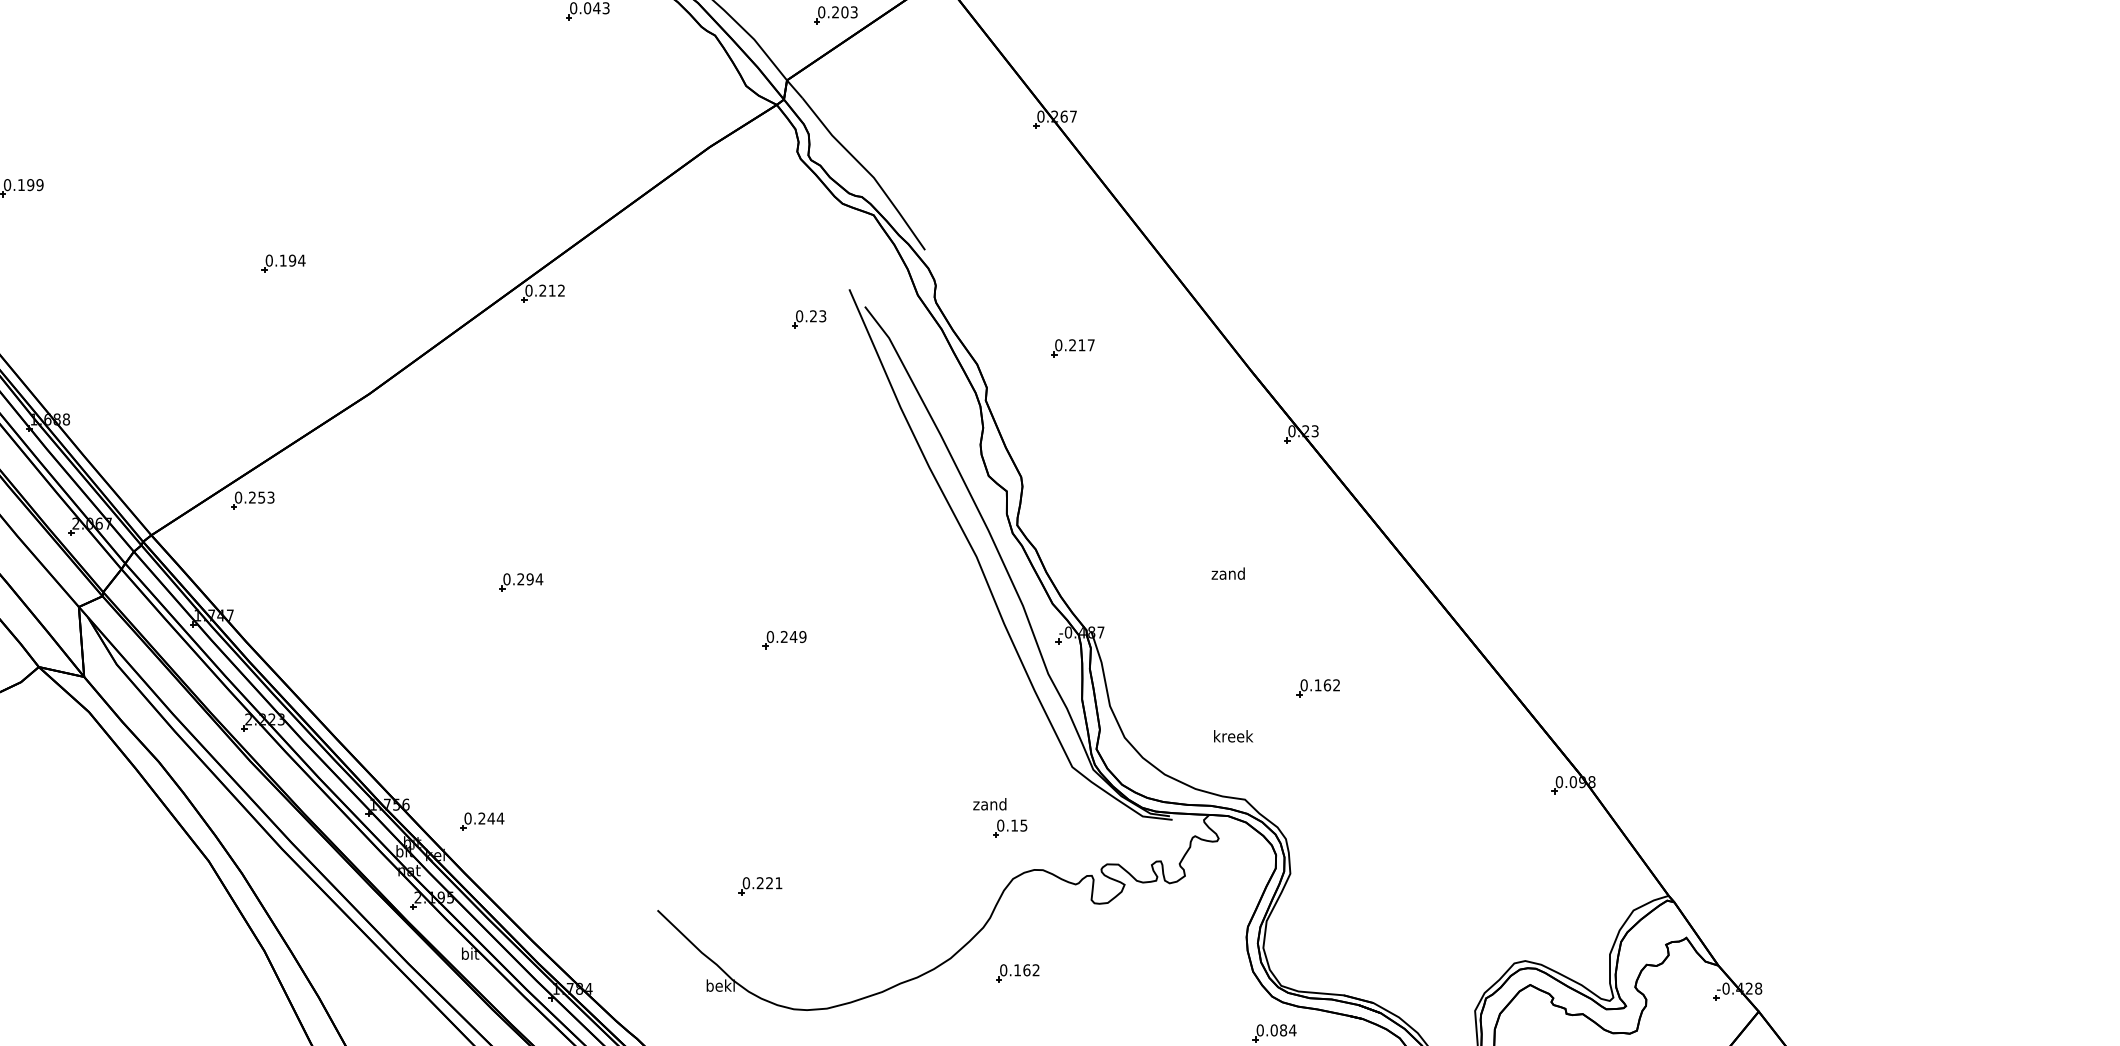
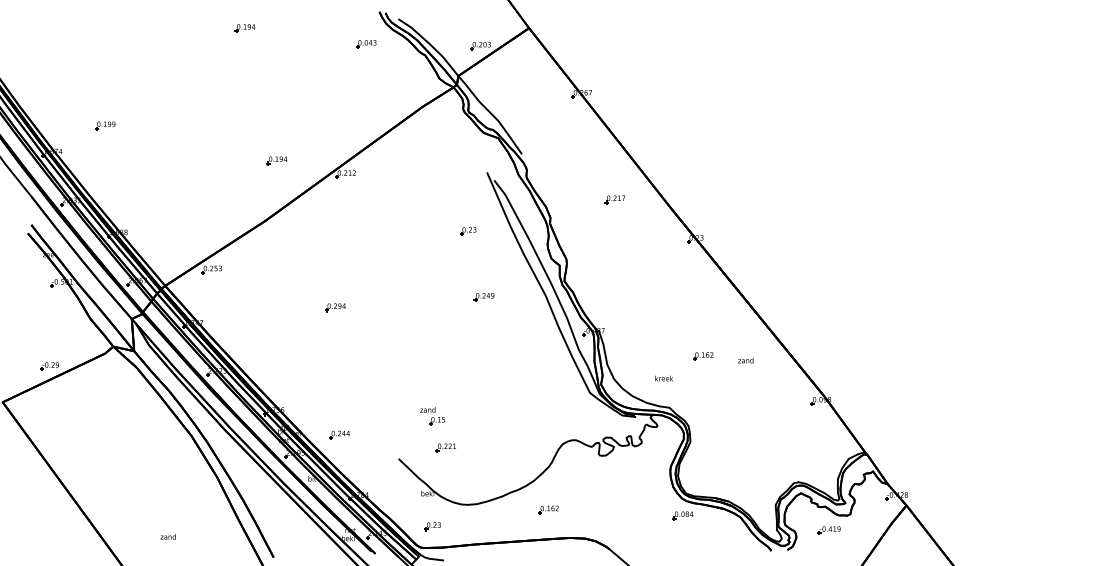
part: (282, 263) -> (276, 160), moved
part: (809, 319) -> (468, 231), moved
part: (1071, 348) -> (614, 199), moved
text: (1227, 573) -> (745, 360), moved
part: (783, 640) -> (483, 297), moved
part: (999, 818) -> (432, 416), moved
part: (481, 820) -> (339, 434), moved
part: (1017, 972) -> (548, 509), moved

